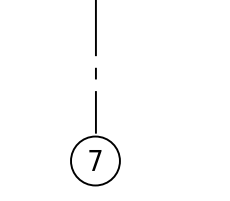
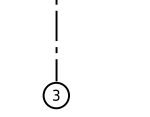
text: (95, 158) -> (56, 94), 7 -> 3

